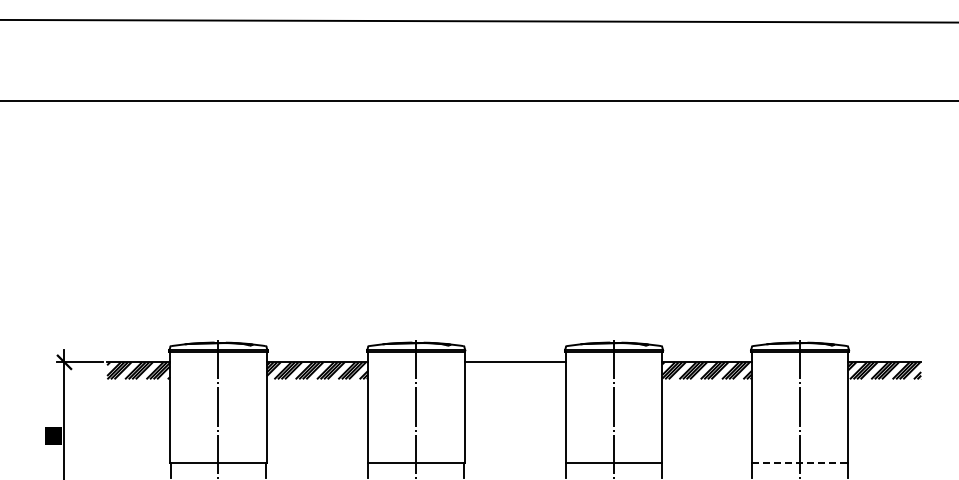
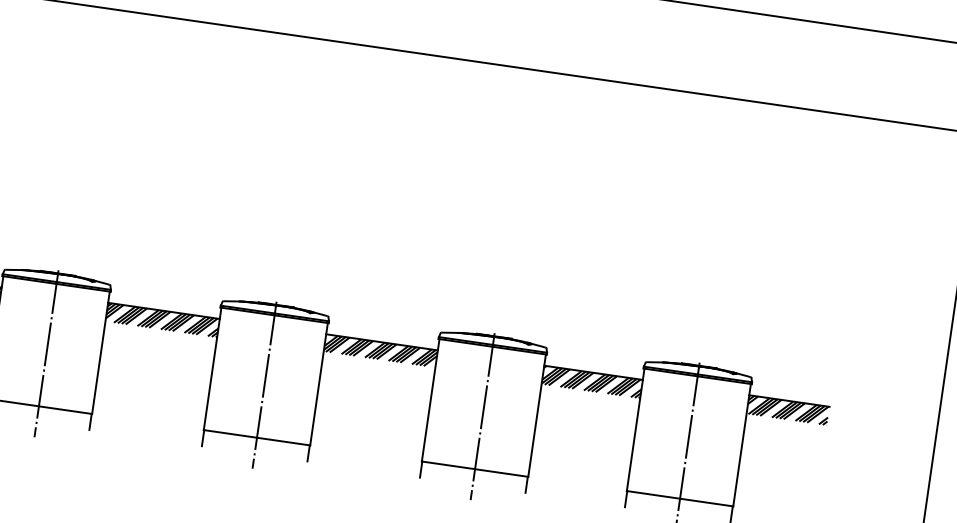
hatch: (514, 370) -> (380, 351), added
line: (800, 463) -> (680, 499), dashed -> solid

